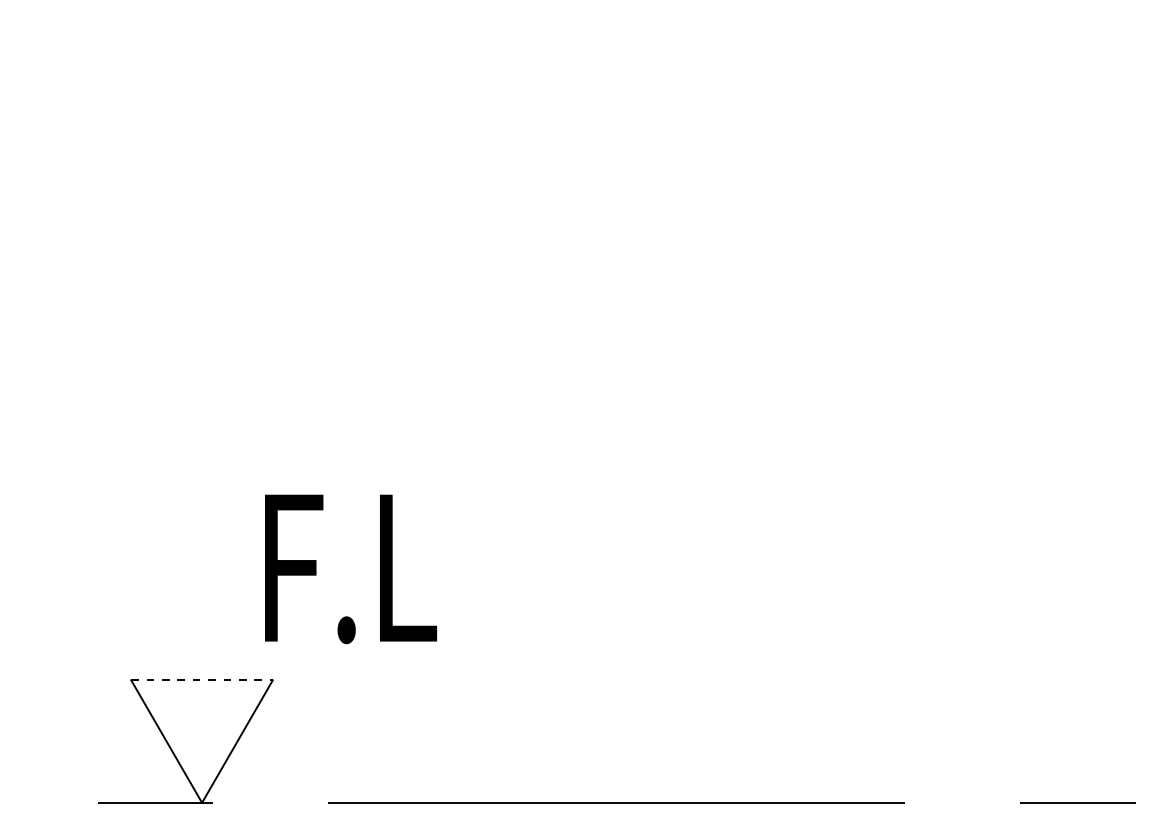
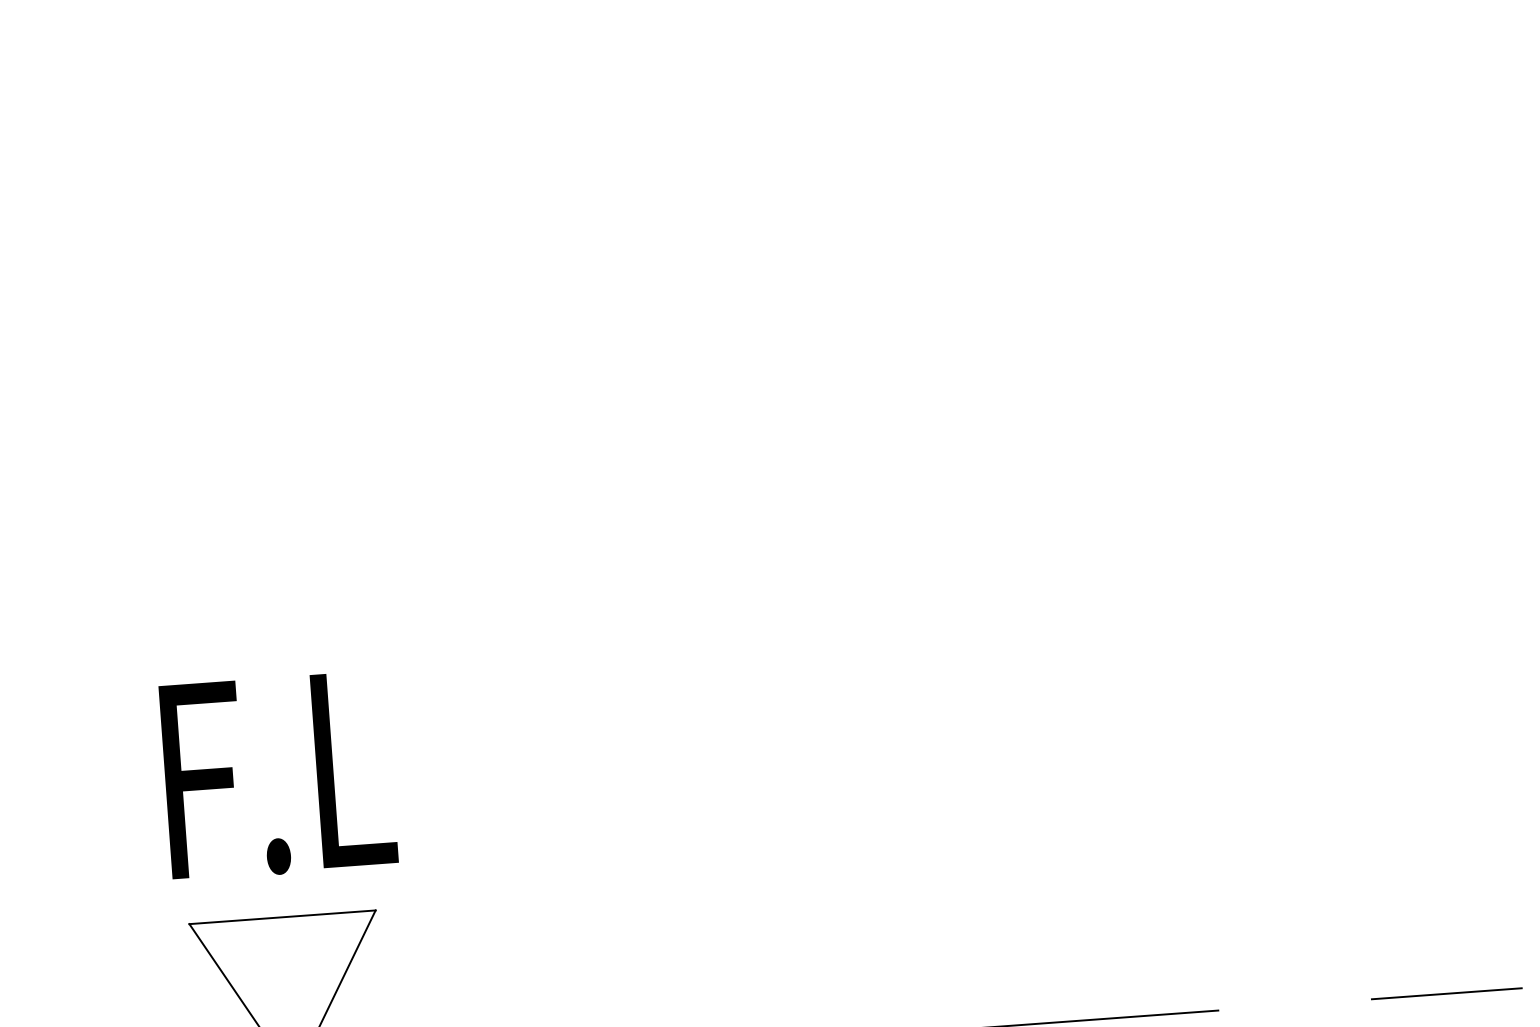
text: (350, 569) -> (278, 776), moved
line: (202, 680) -> (283, 917), dashed -> solid

